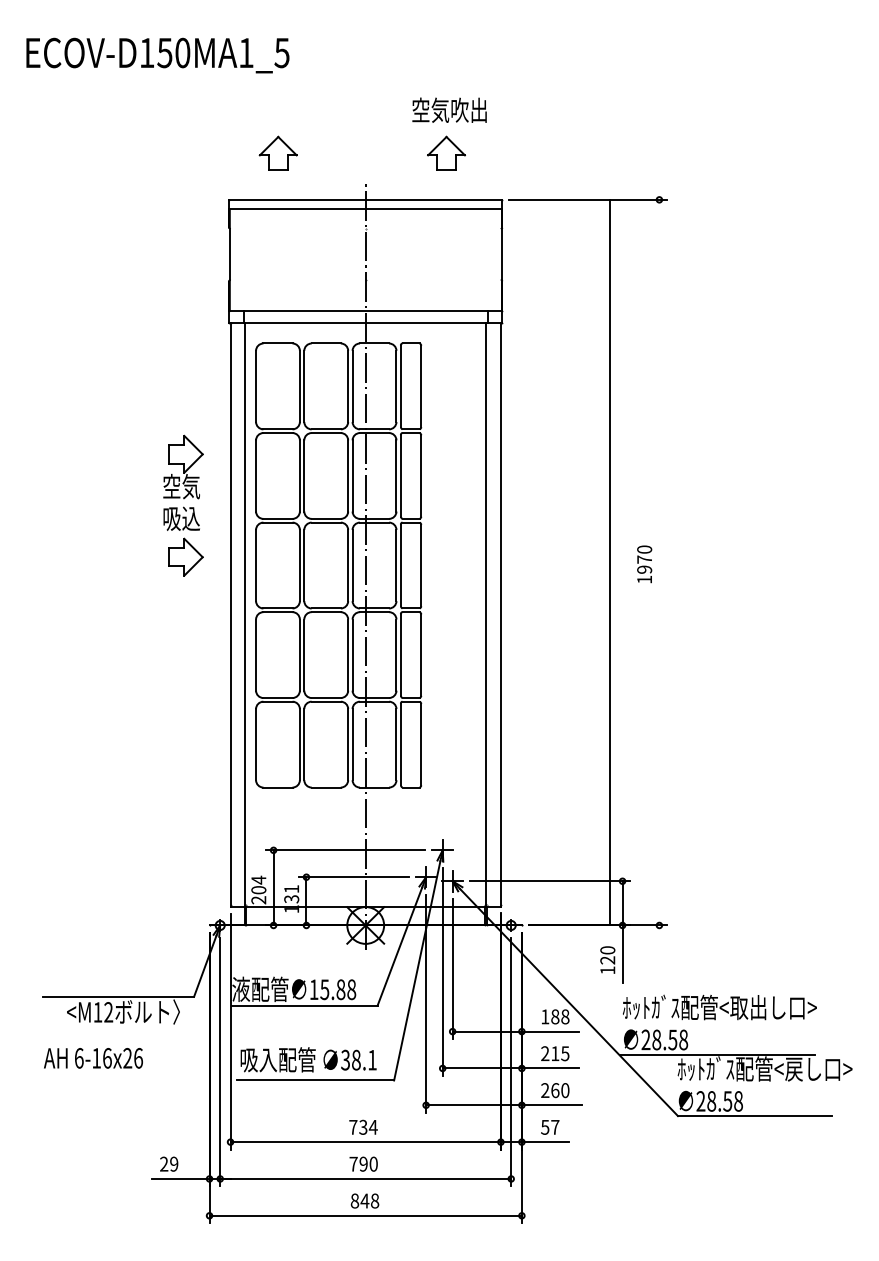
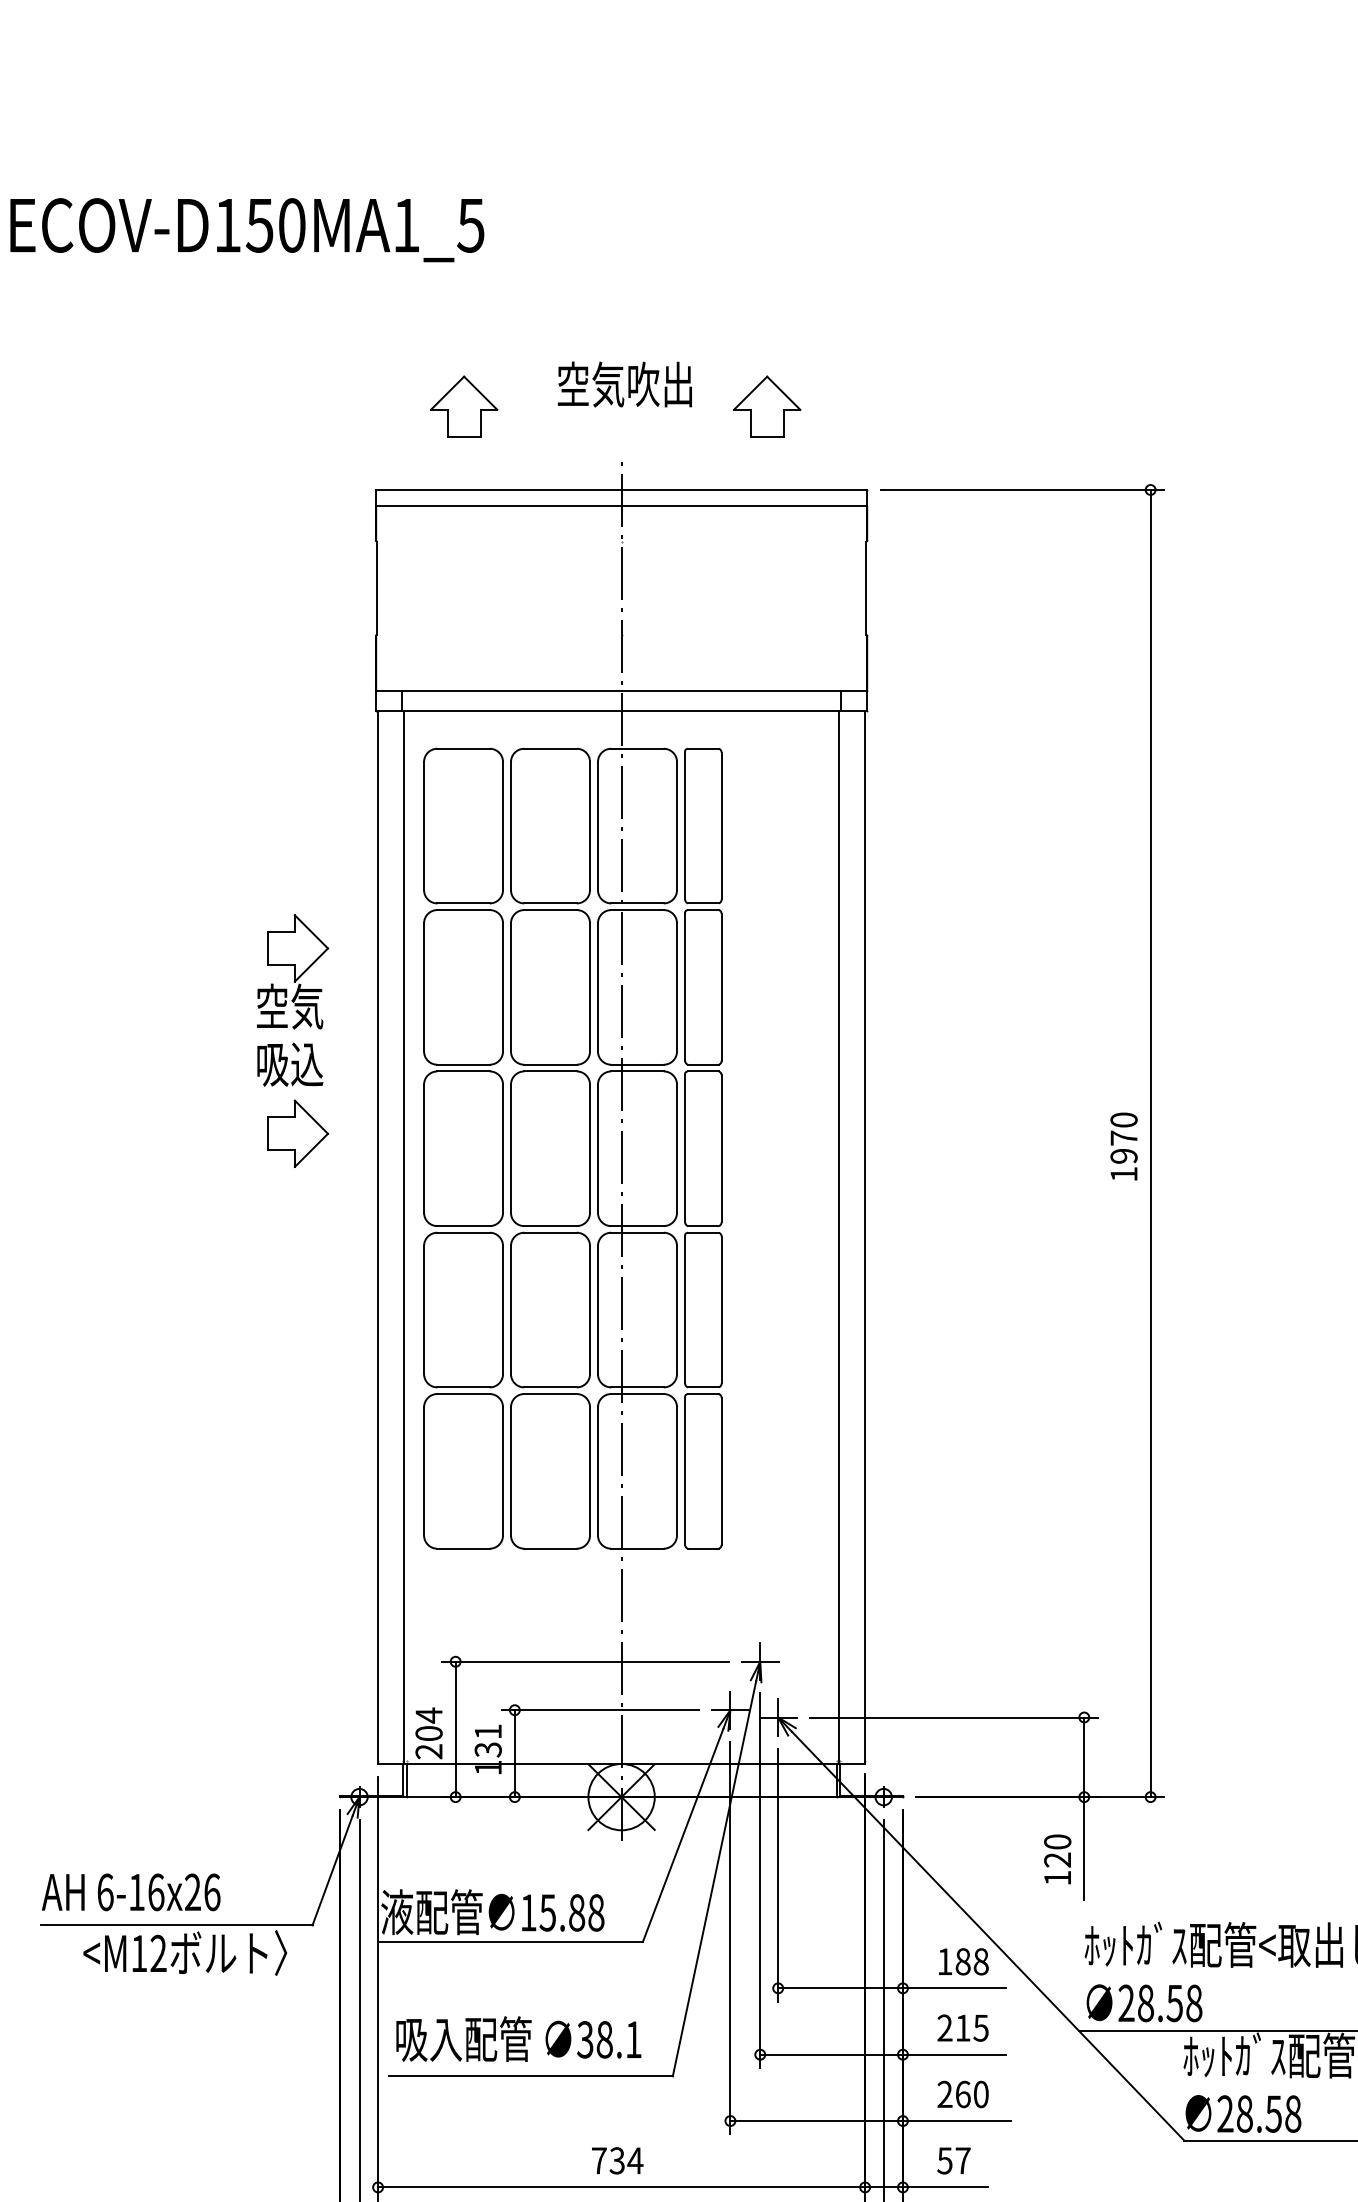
text: (449, 109) -> (624, 383), moved
line: (610, 562) -> (1150, 1143), moved
text: (93, 1058) -> (131, 1892), moved

